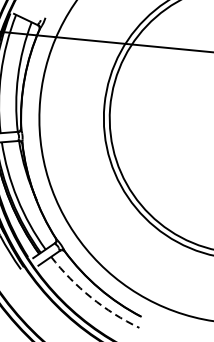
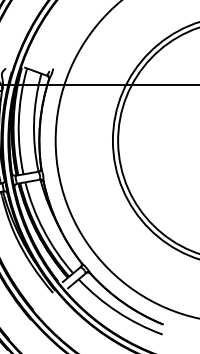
arc: (91, 297) -> (117, 311), dashed -> solid

